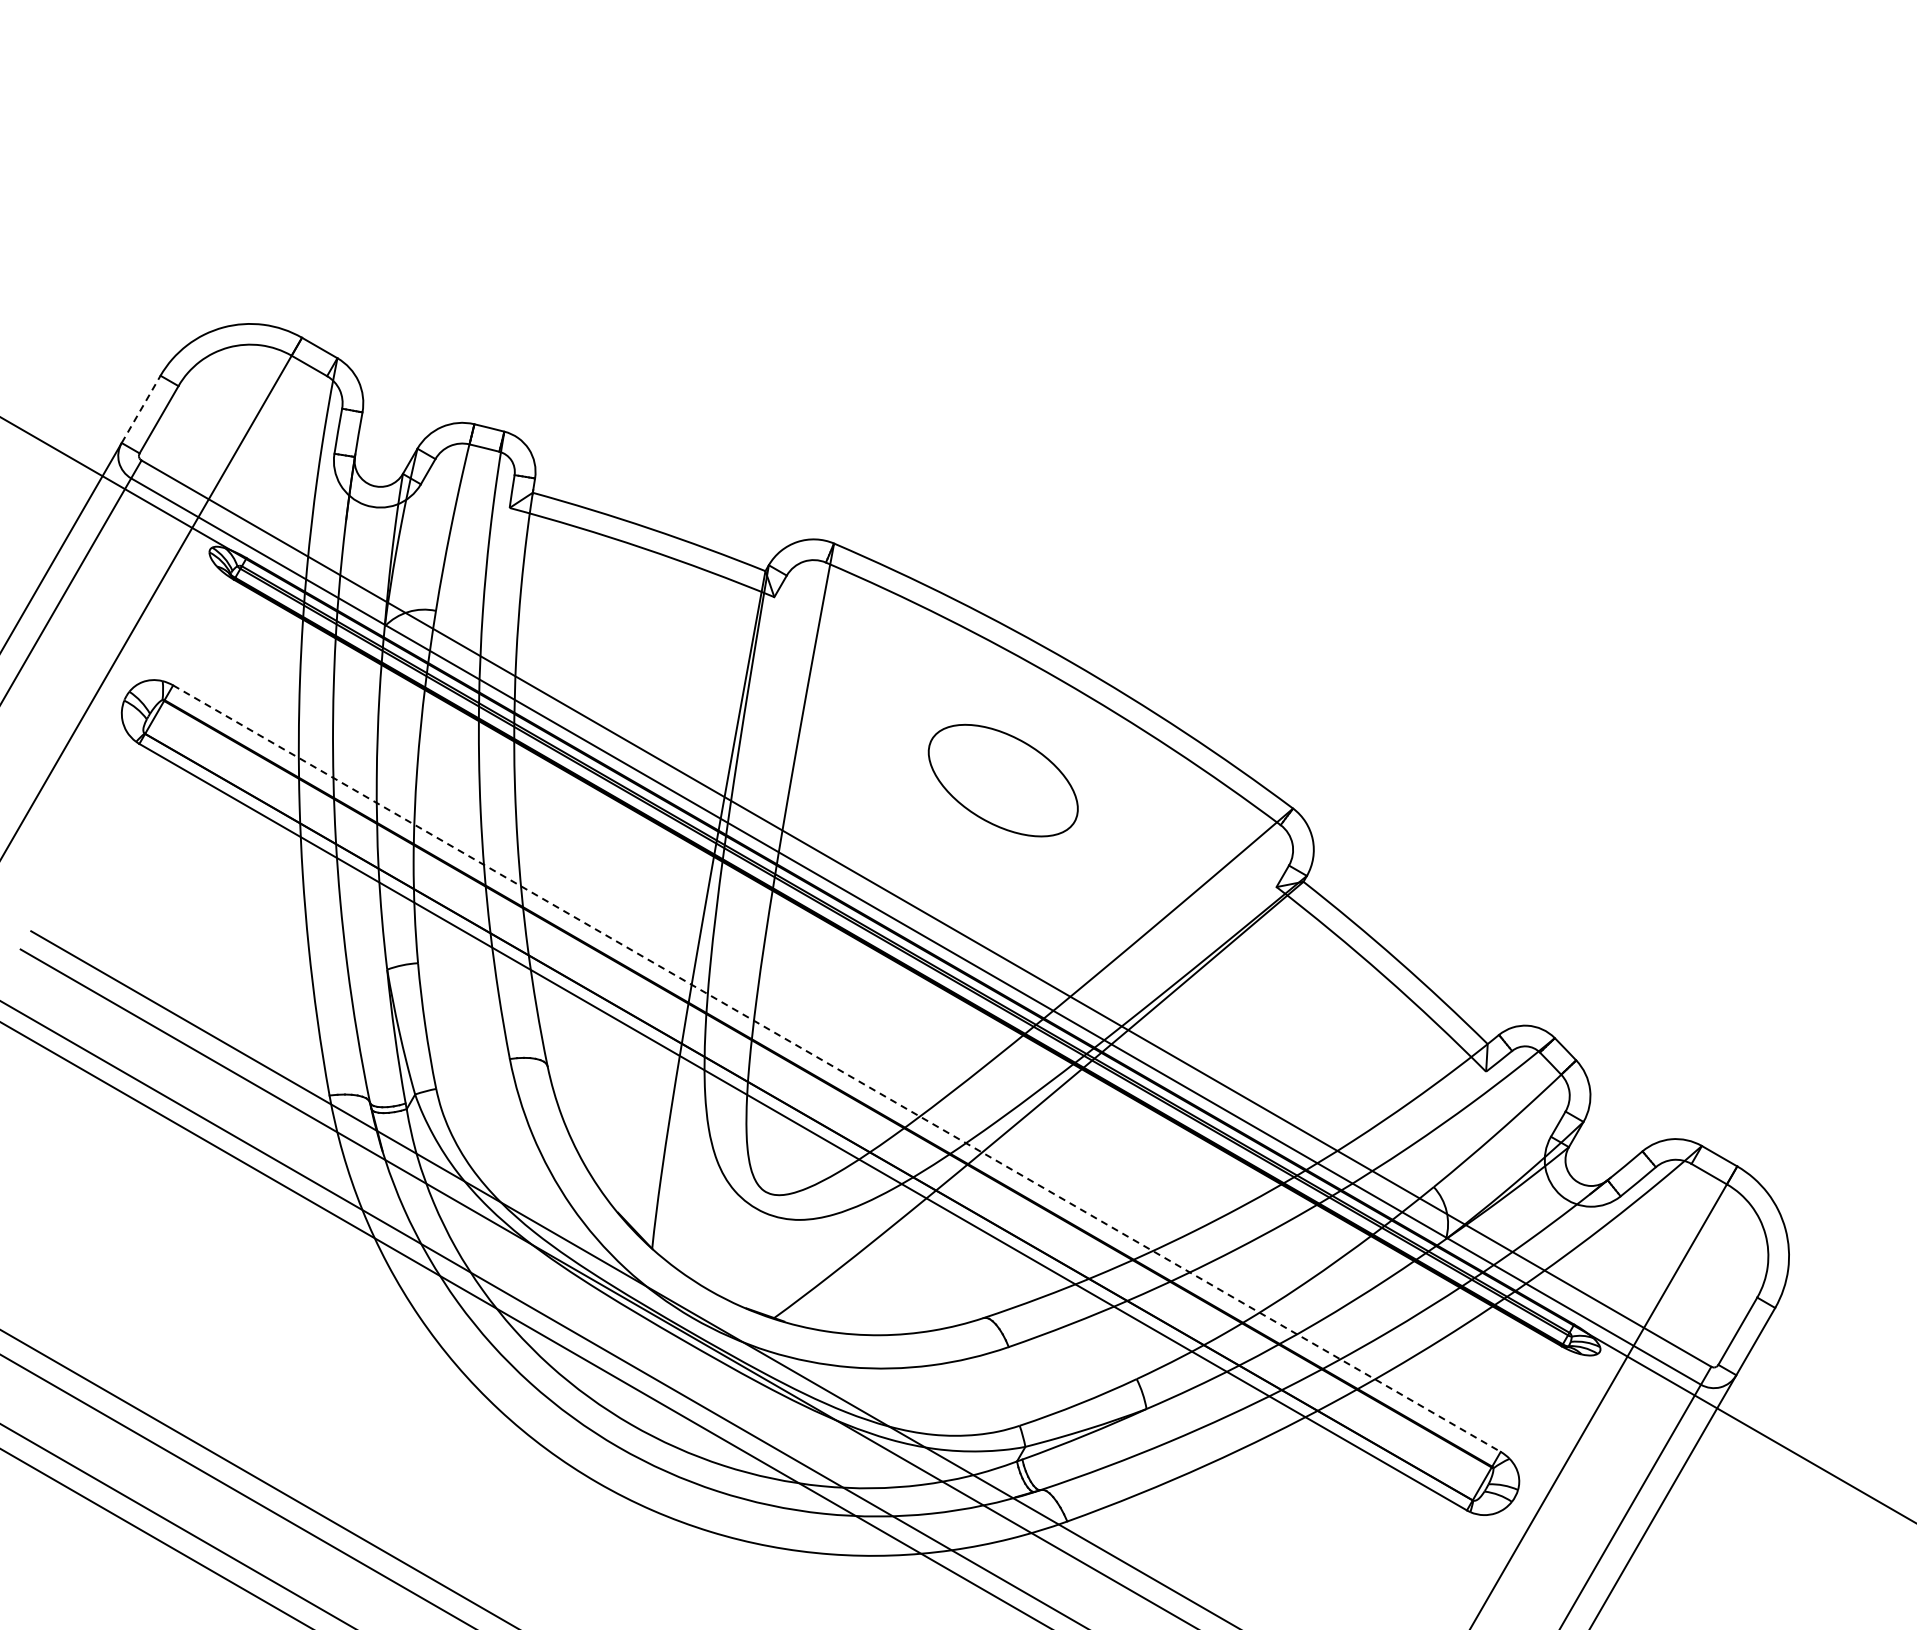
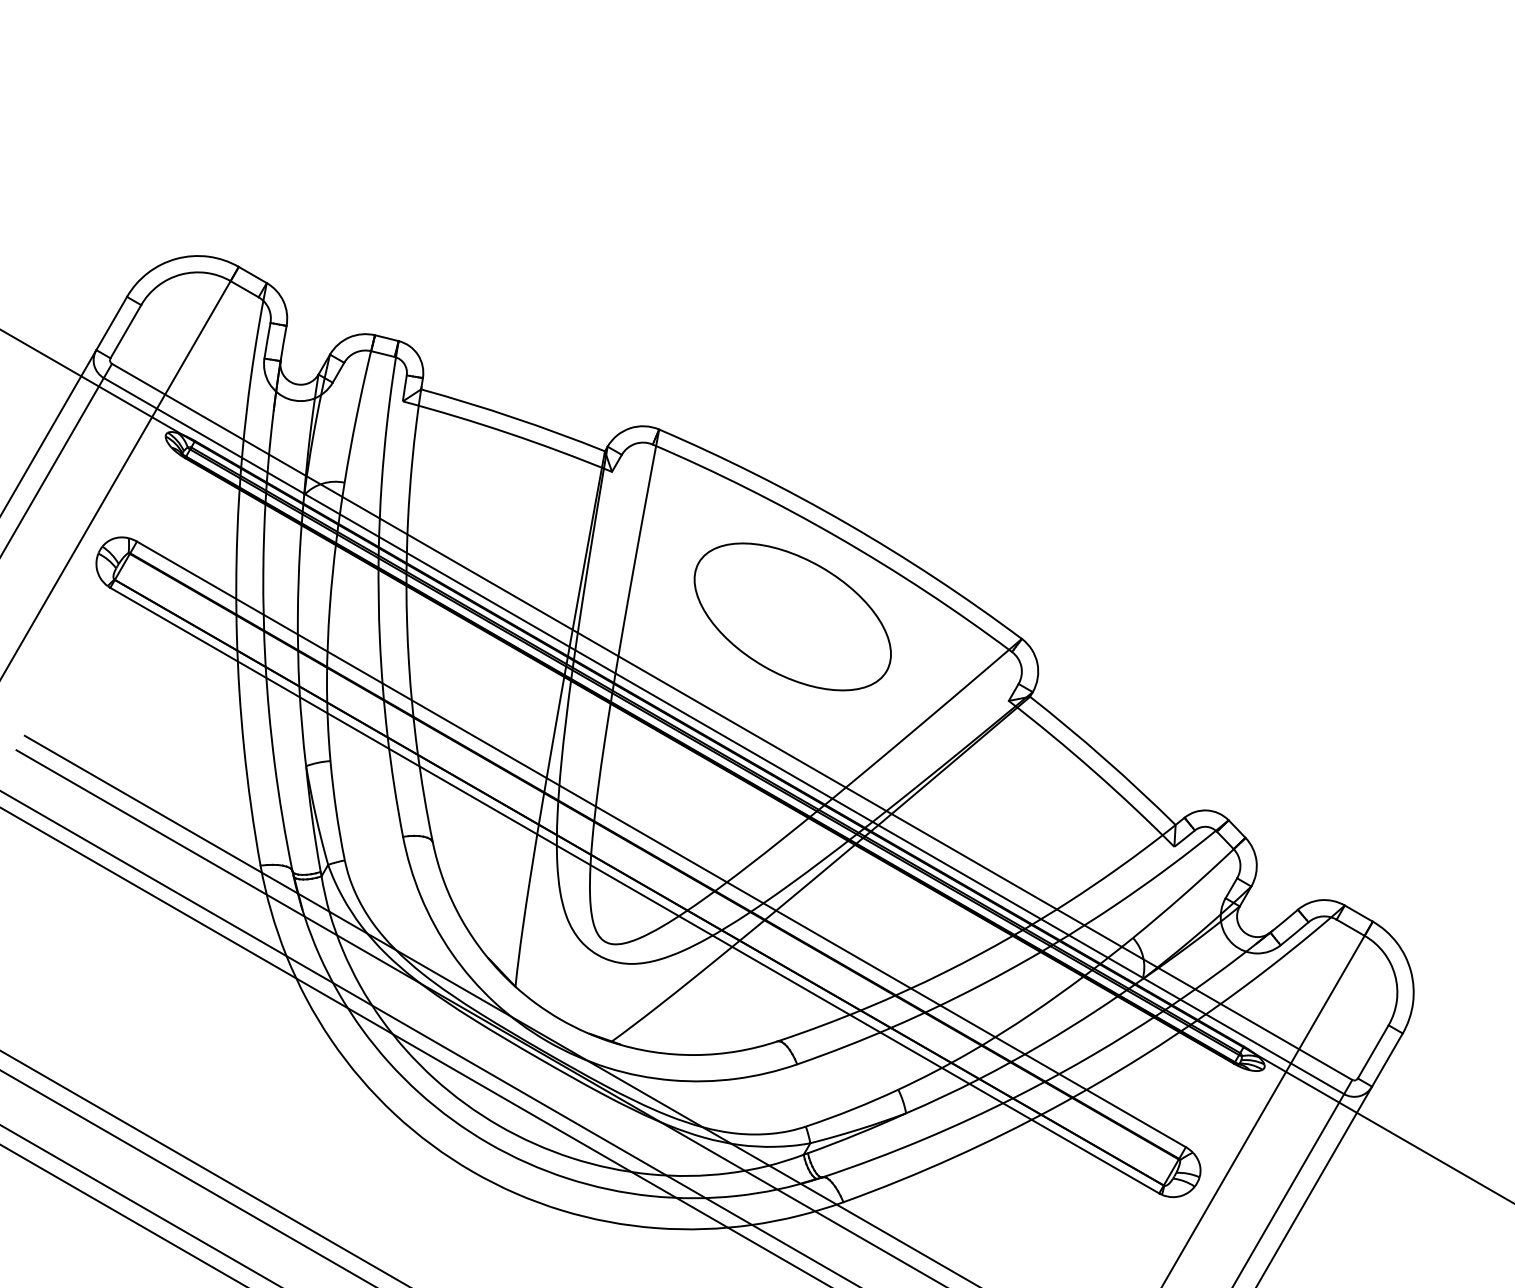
line: (141, 409) -> (111, 323), dashed -> solid
part: (1003, 780) -> (793, 616), size x1.67
line: (837, 1068) -> (661, 844), dashed -> solid

